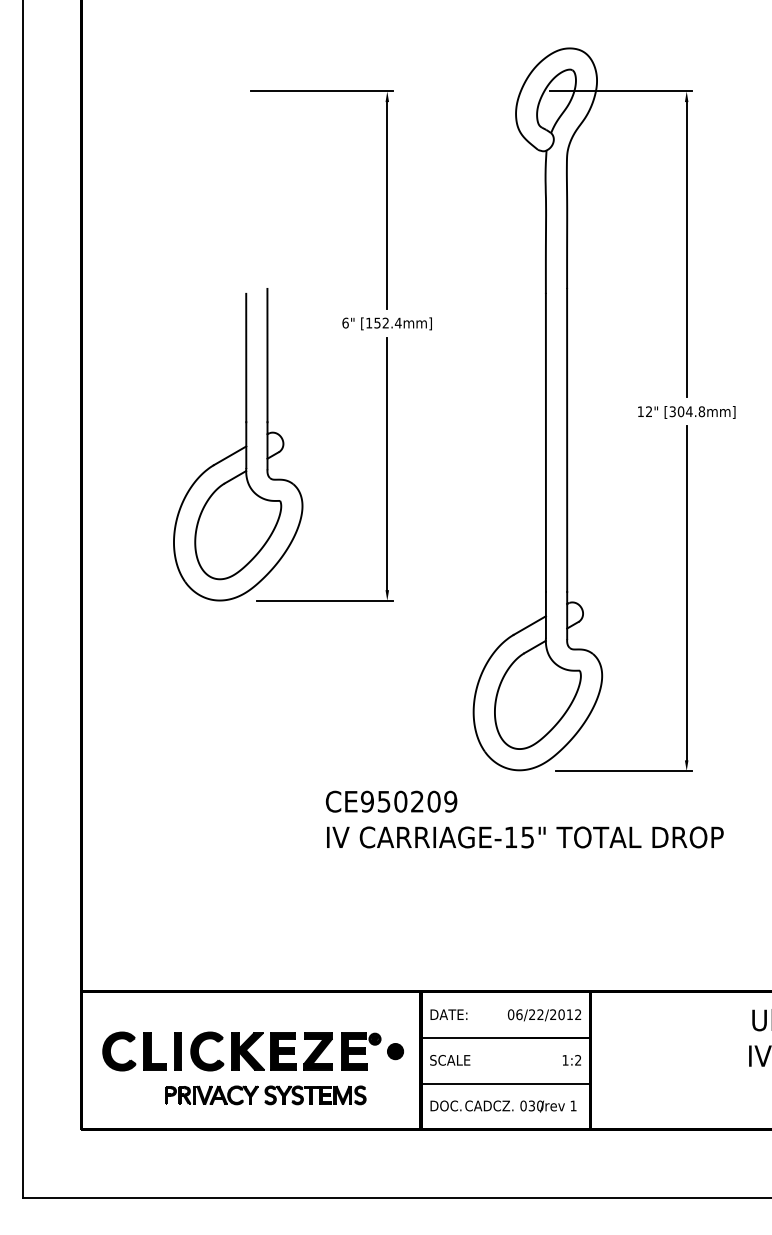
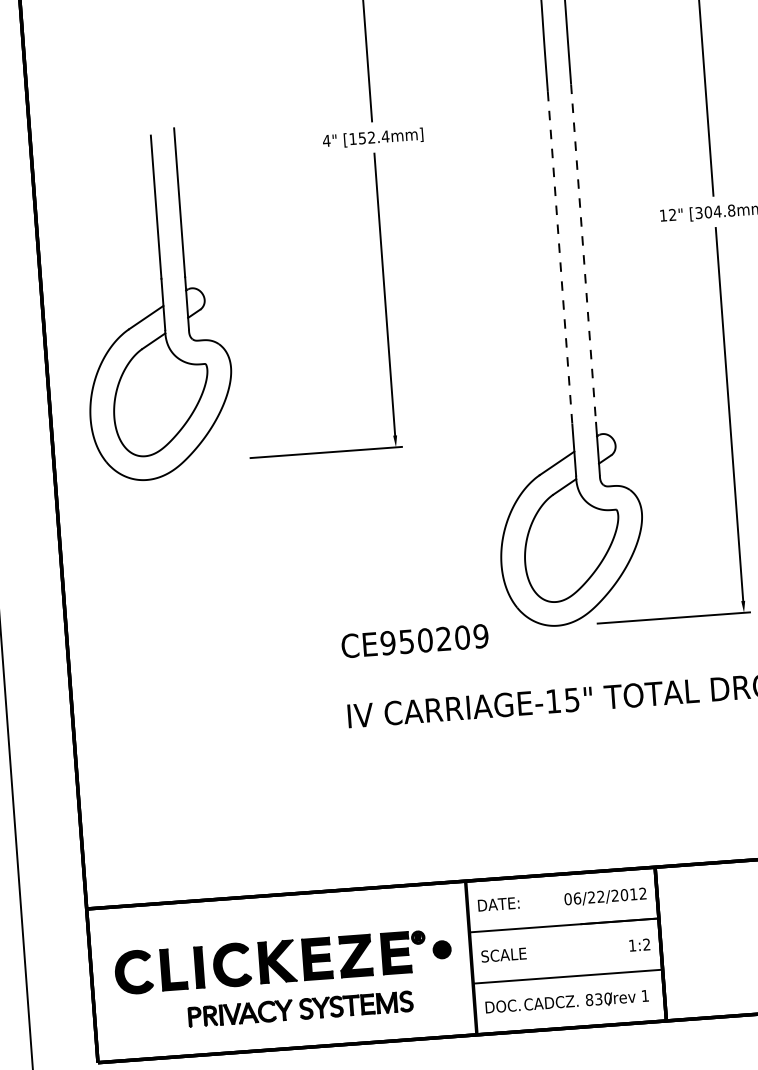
text: (345, 322) -> (326, 140), 6" -> 4"
line: (567, 440) -> (583, 253), solid -> dashed
line: (545, 443) -> (559, 258), solid -> dashed
part: (238, 444) -> (154, 304), moved
text: (391, 801) -> (414, 640), moved
text: (523, 1105) -> (589, 999), 030 -> 830

